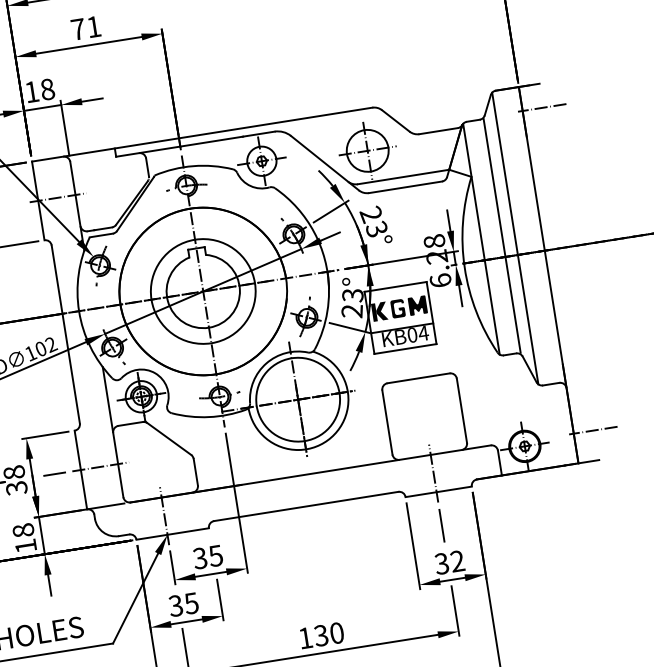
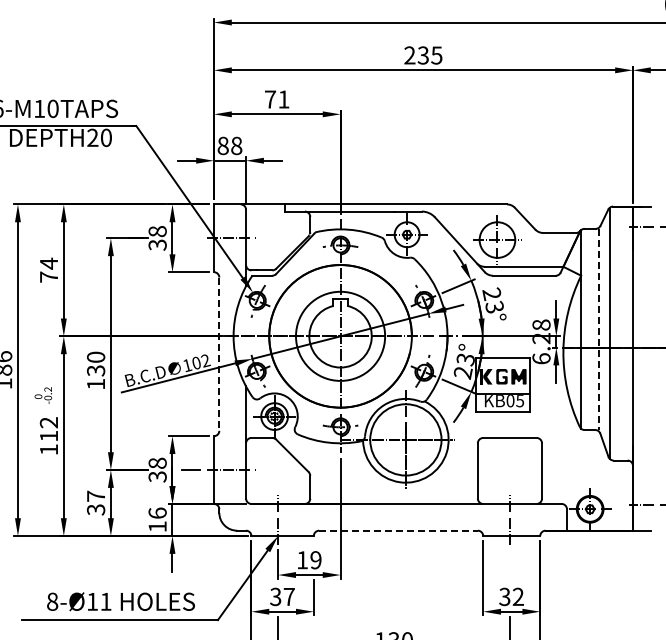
text: (31, 91) -> (222, 145), 18 -> 88
line: (502, 235) -> (599, 329), solid -> dashed
line: (66, 334) -> (219, 354), solid -> dashed
text: (422, 334) -> (519, 401), KB04 -> KB05
line: (307, 506) -> (399, 530), solid -> dashed
line: (441, 525) -> (509, 564), removed
text: (23, 529) -> (157, 512), 18 -> 16
text: (207, 557) -> (308, 560), 35 -> 19
text: (190, 604) -> (288, 597), 35 -> 37

